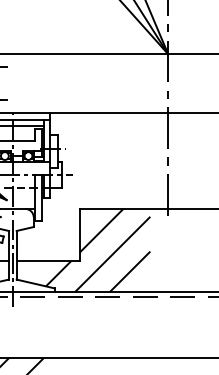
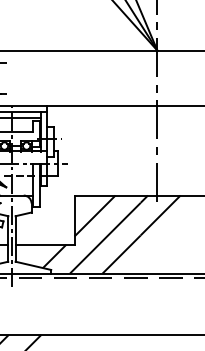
hatch: (171, 229) -> (160, 214), added

